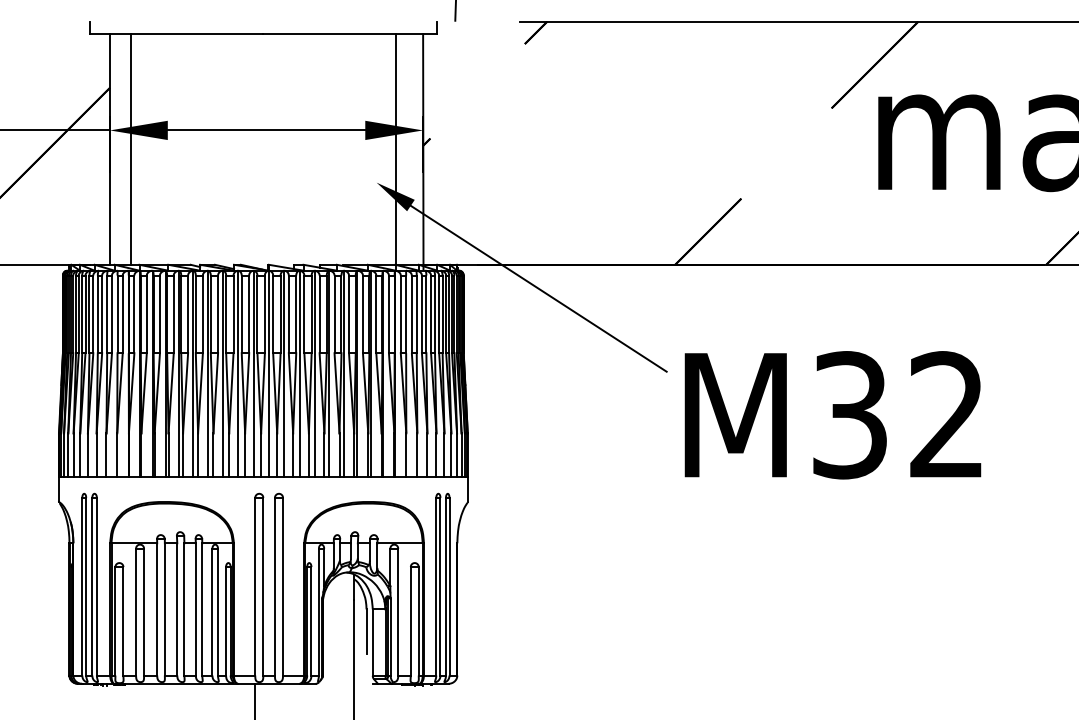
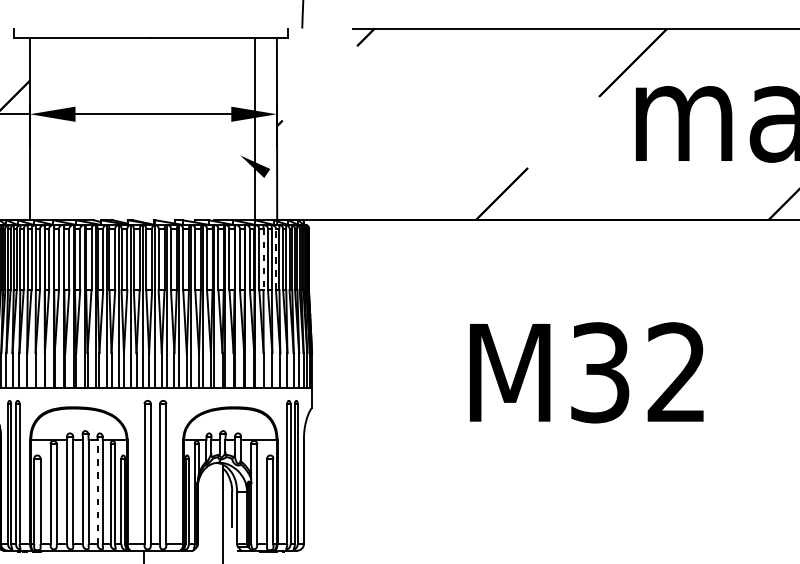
line: (131, 149) -> (46, 129), removed
line: (537, 287) -> (367, 238), removed
line: (406, 314) -> (263, 259), solid -> dashed
line: (421, 314) -> (275, 259), solid -> dashed
text: (832, 415) -> (586, 373), moved
line: (195, 608) -> (97, 491), solid -> dashed

